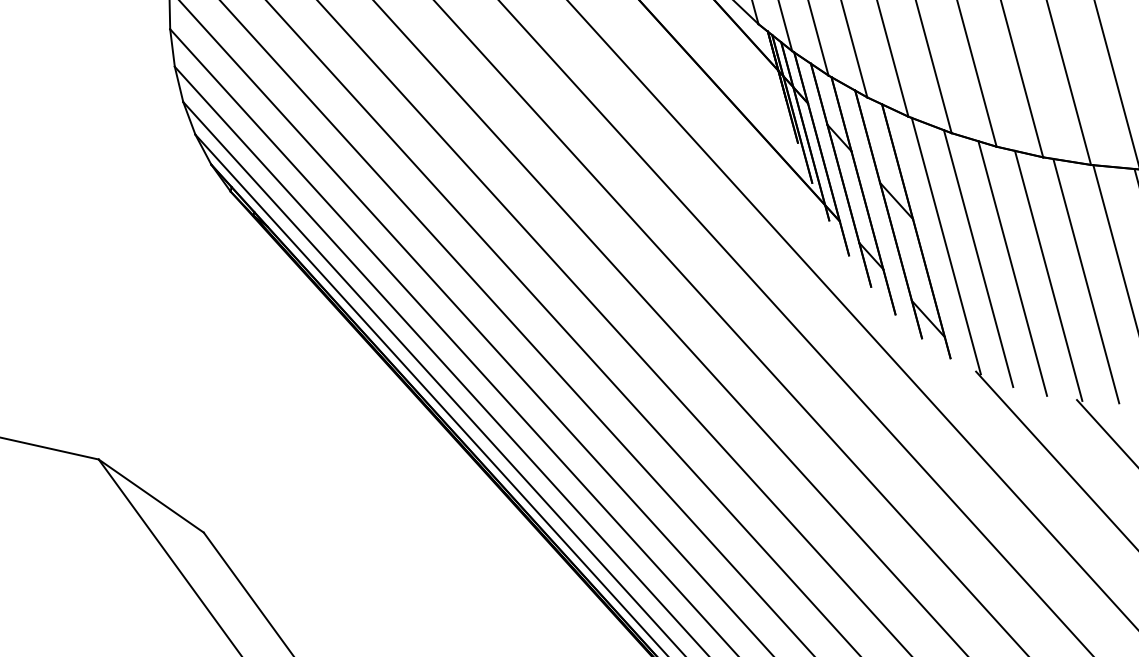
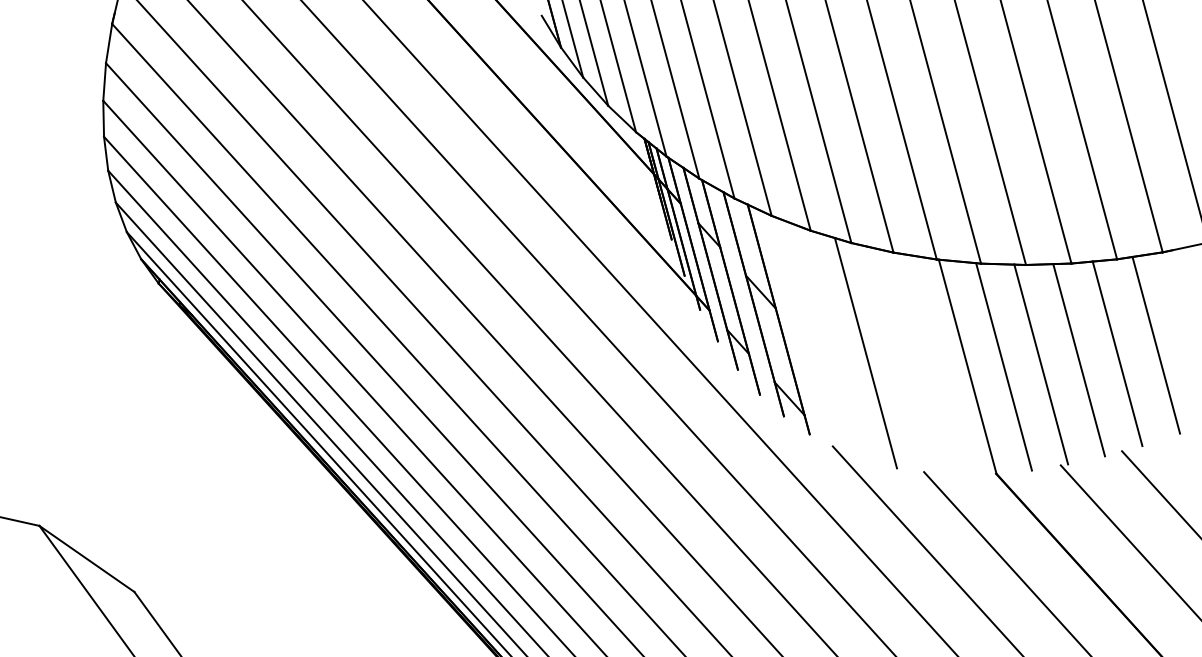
line: (945, 245) -> (805, 332), removed
line: (977, 258) -> (834, 344), removed
line: (1048, 275) -> (898, 359), removed
line: (1086, 281) -> (932, 364), removed

